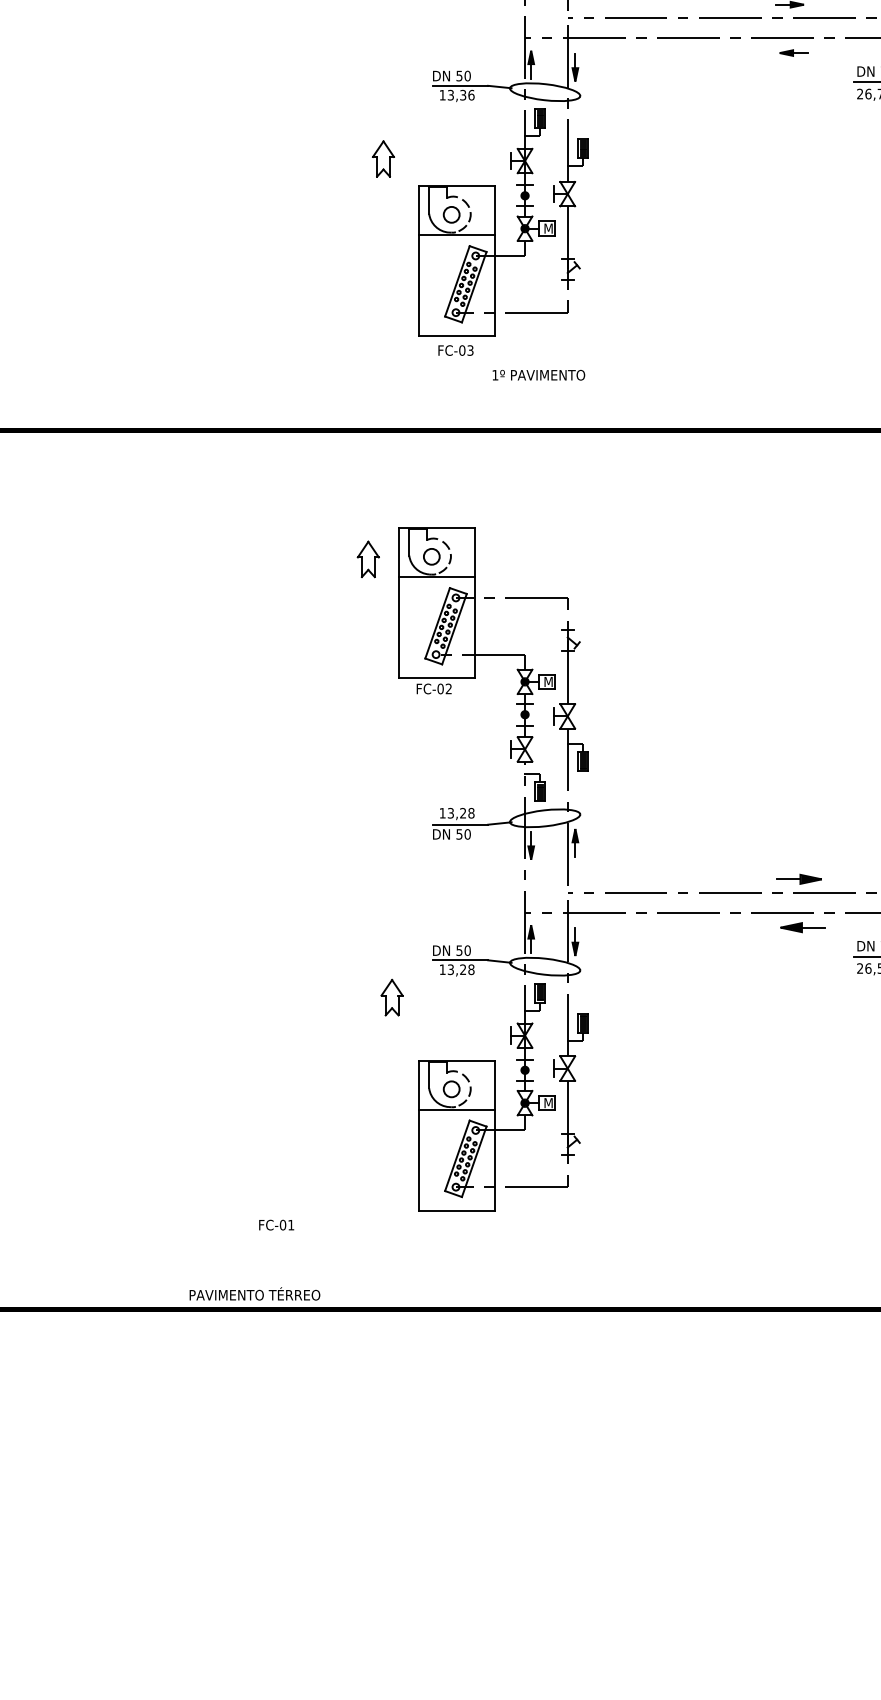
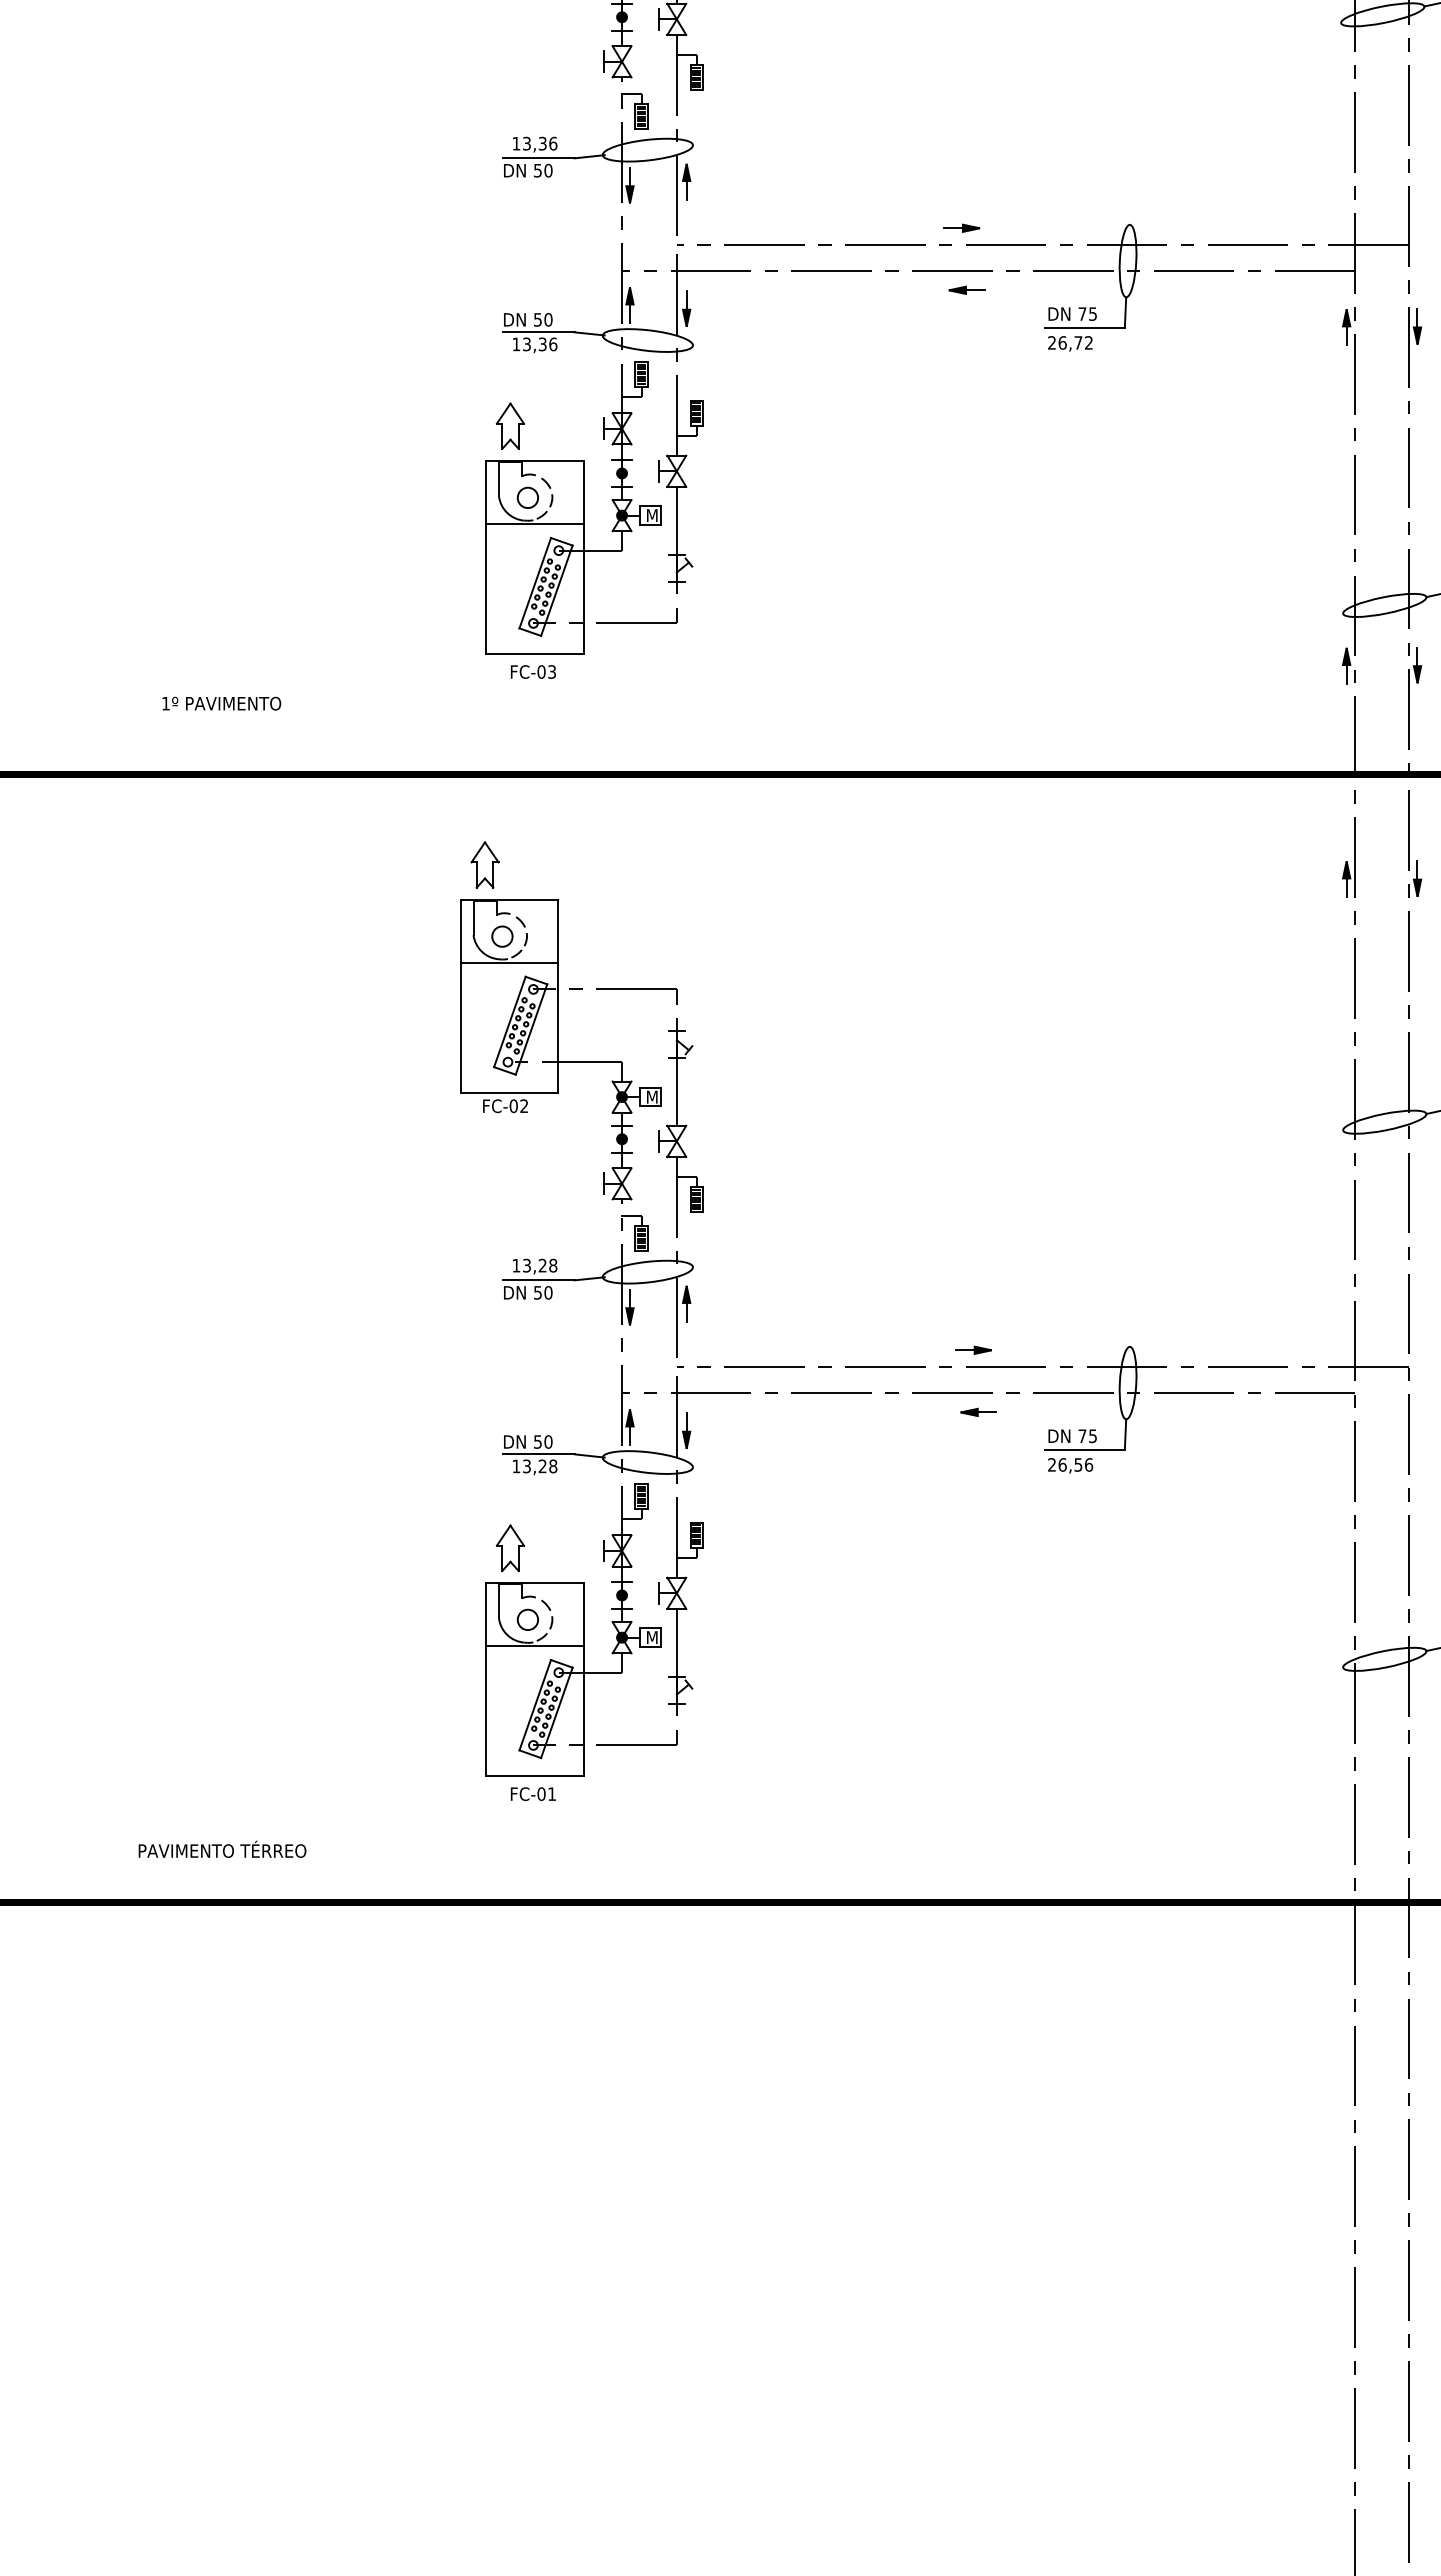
part: (382, 158) -> (509, 425), moved
text: (538, 375) -> (221, 703), moved
part: (367, 559) -> (484, 864), moved
part: (798, 878) -> (973, 1349), size x0.62
part: (802, 927) -> (978, 1412), size x0.62
part: (391, 997) -> (509, 1548), moved
text: (275, 1224) -> (532, 1793), moved
text: (254, 1293) -> (222, 1848), moved

